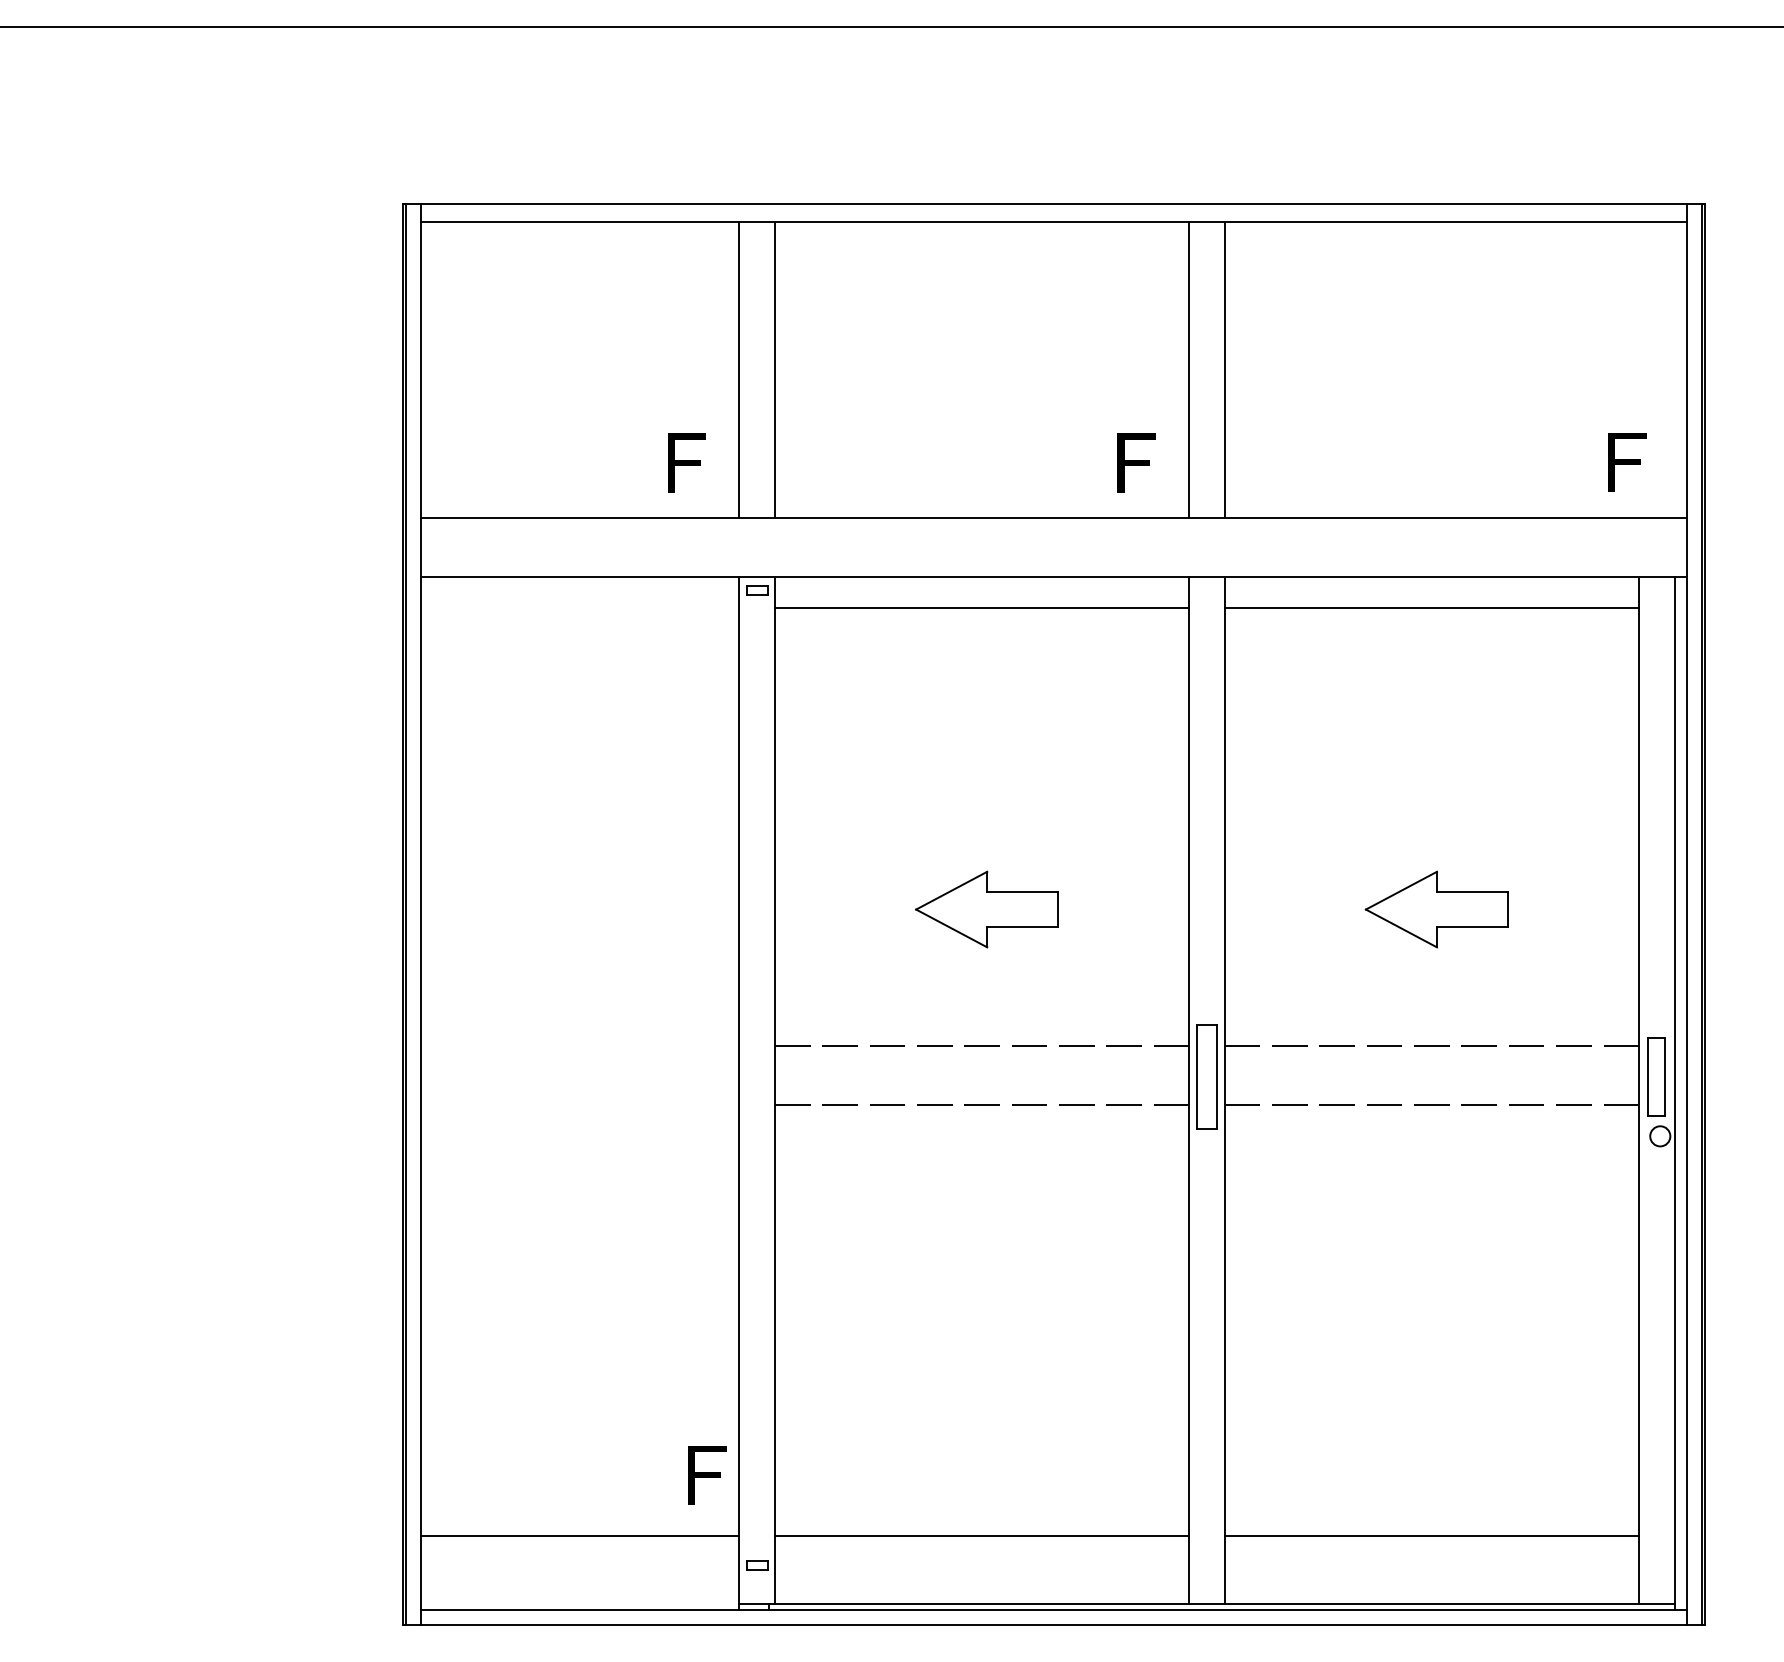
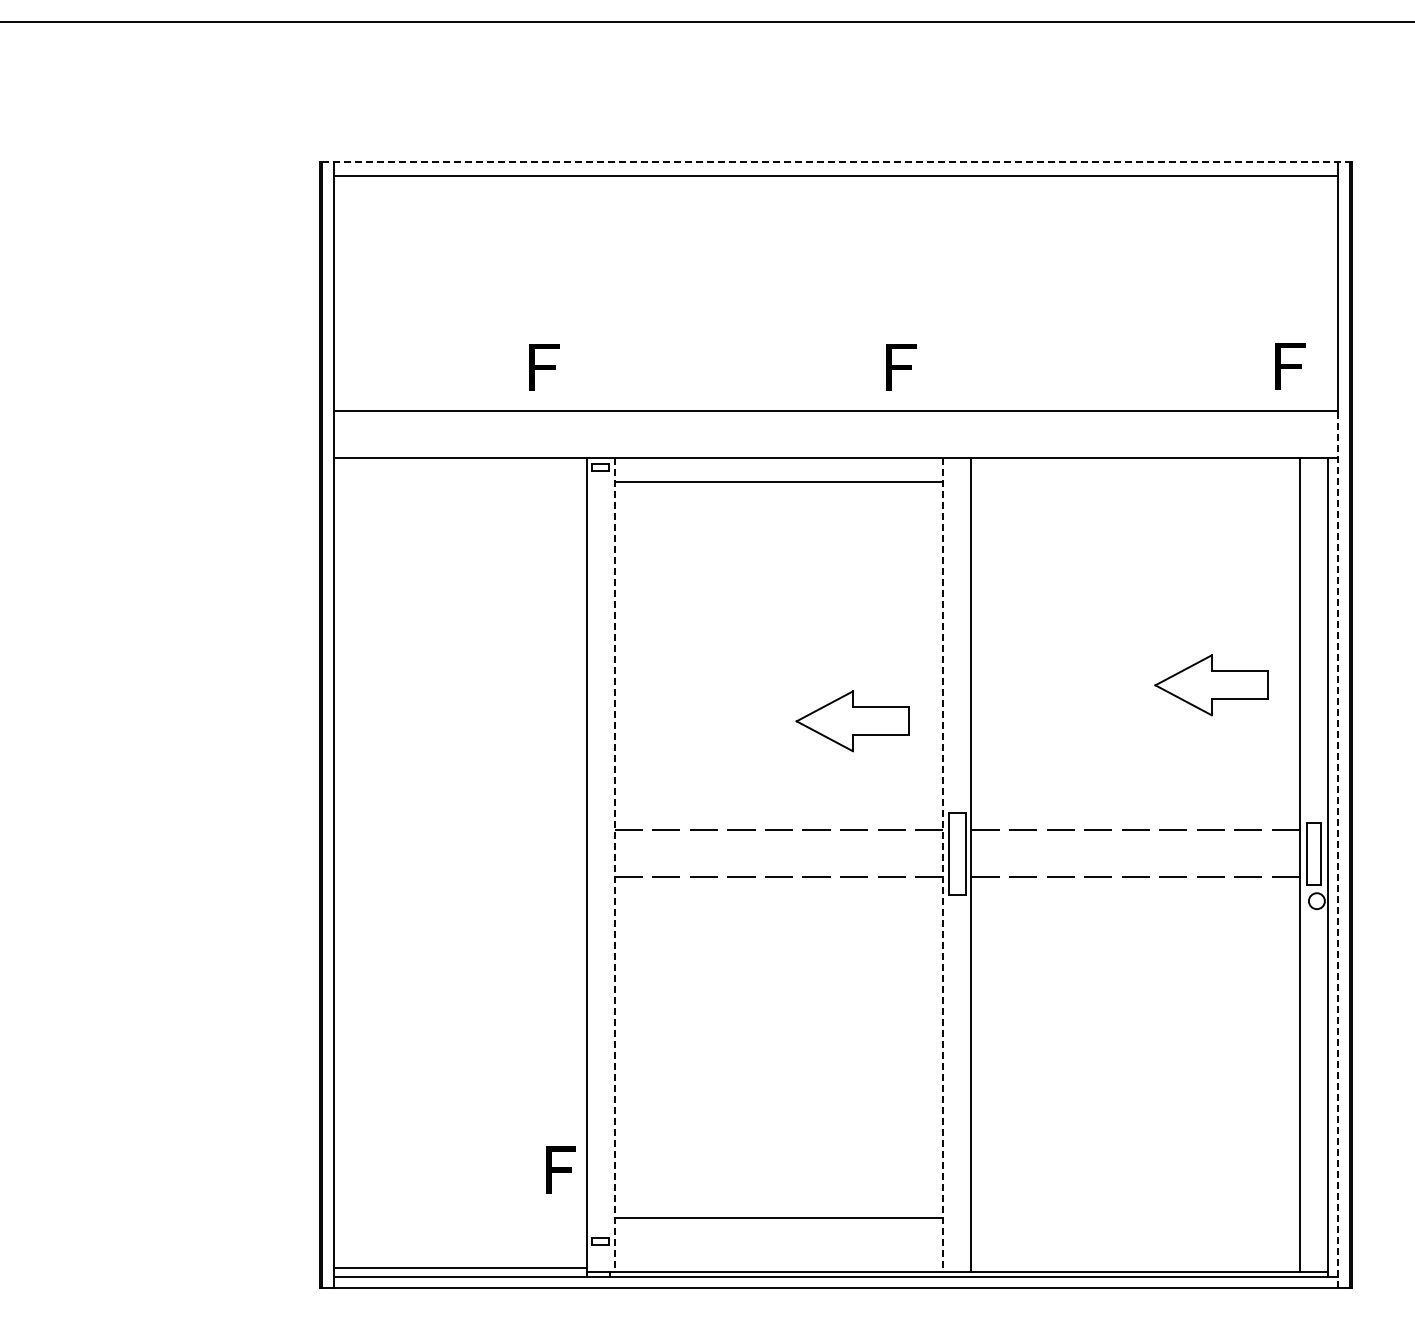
line: (1053, 203) -> (835, 161), solid -> dashed
line: (739, 368) -> (586, 292), removed
line: (774, 368) -> (614, 292), removed
line: (1189, 368) -> (943, 292), removed
line: (1224, 368) -> (971, 292), removed
line: (1431, 608) -> (1135, 482), removed
part: (986, 909) -> (852, 721), moved
part: (1436, 909) -> (1211, 685), moved
line: (1687, 1071) -> (1338, 849), solid -> dashed
line: (774, 1091) -> (614, 865), solid -> dashed
line: (1189, 1091) -> (943, 865), solid -> dashed
line: (579, 1536) -> (459, 1268), moved
line: (1431, 1536) -> (1135, 1218), removed

